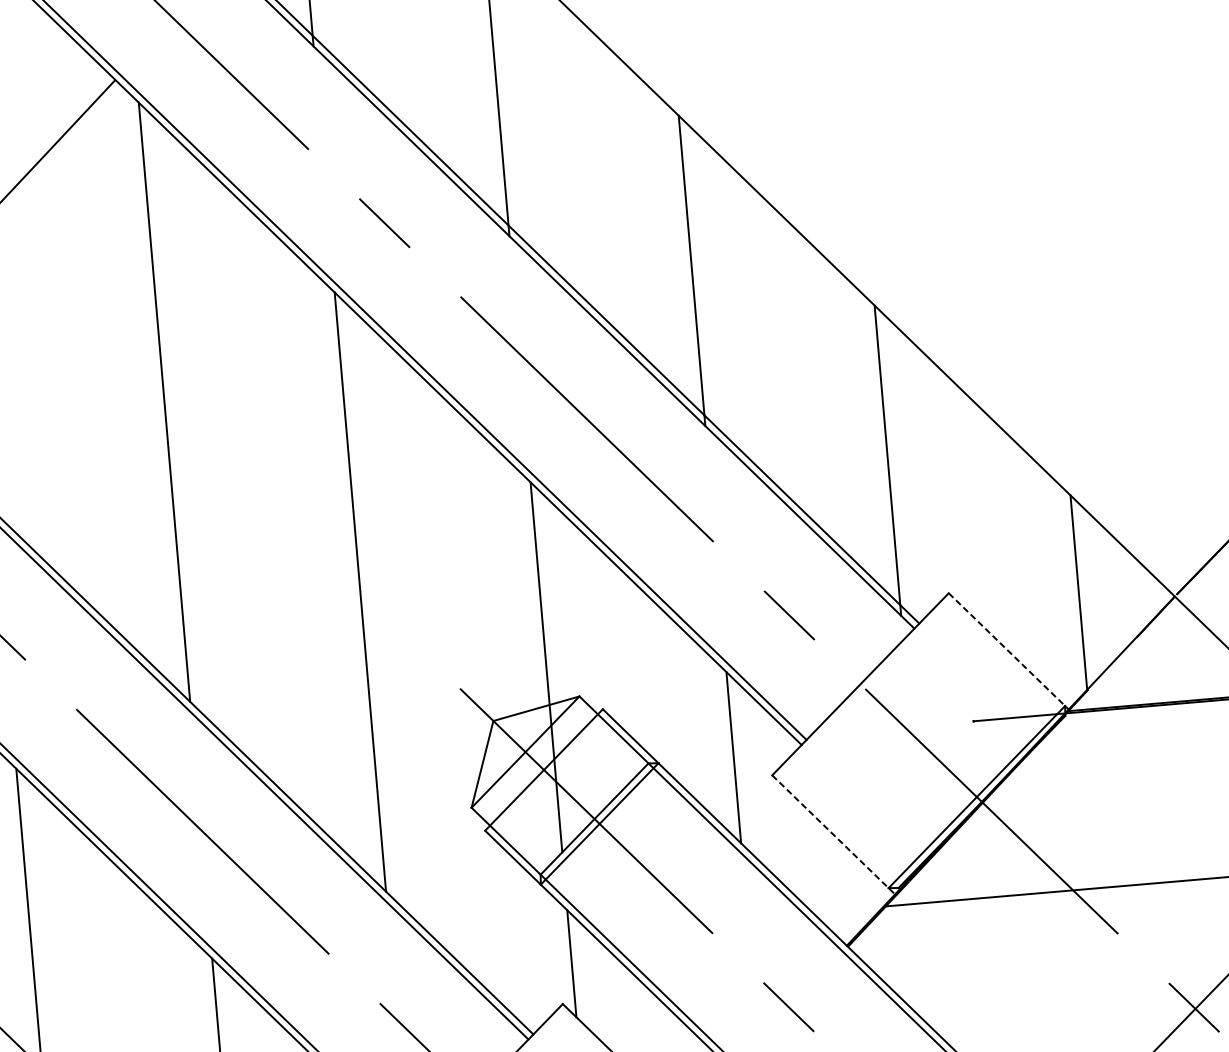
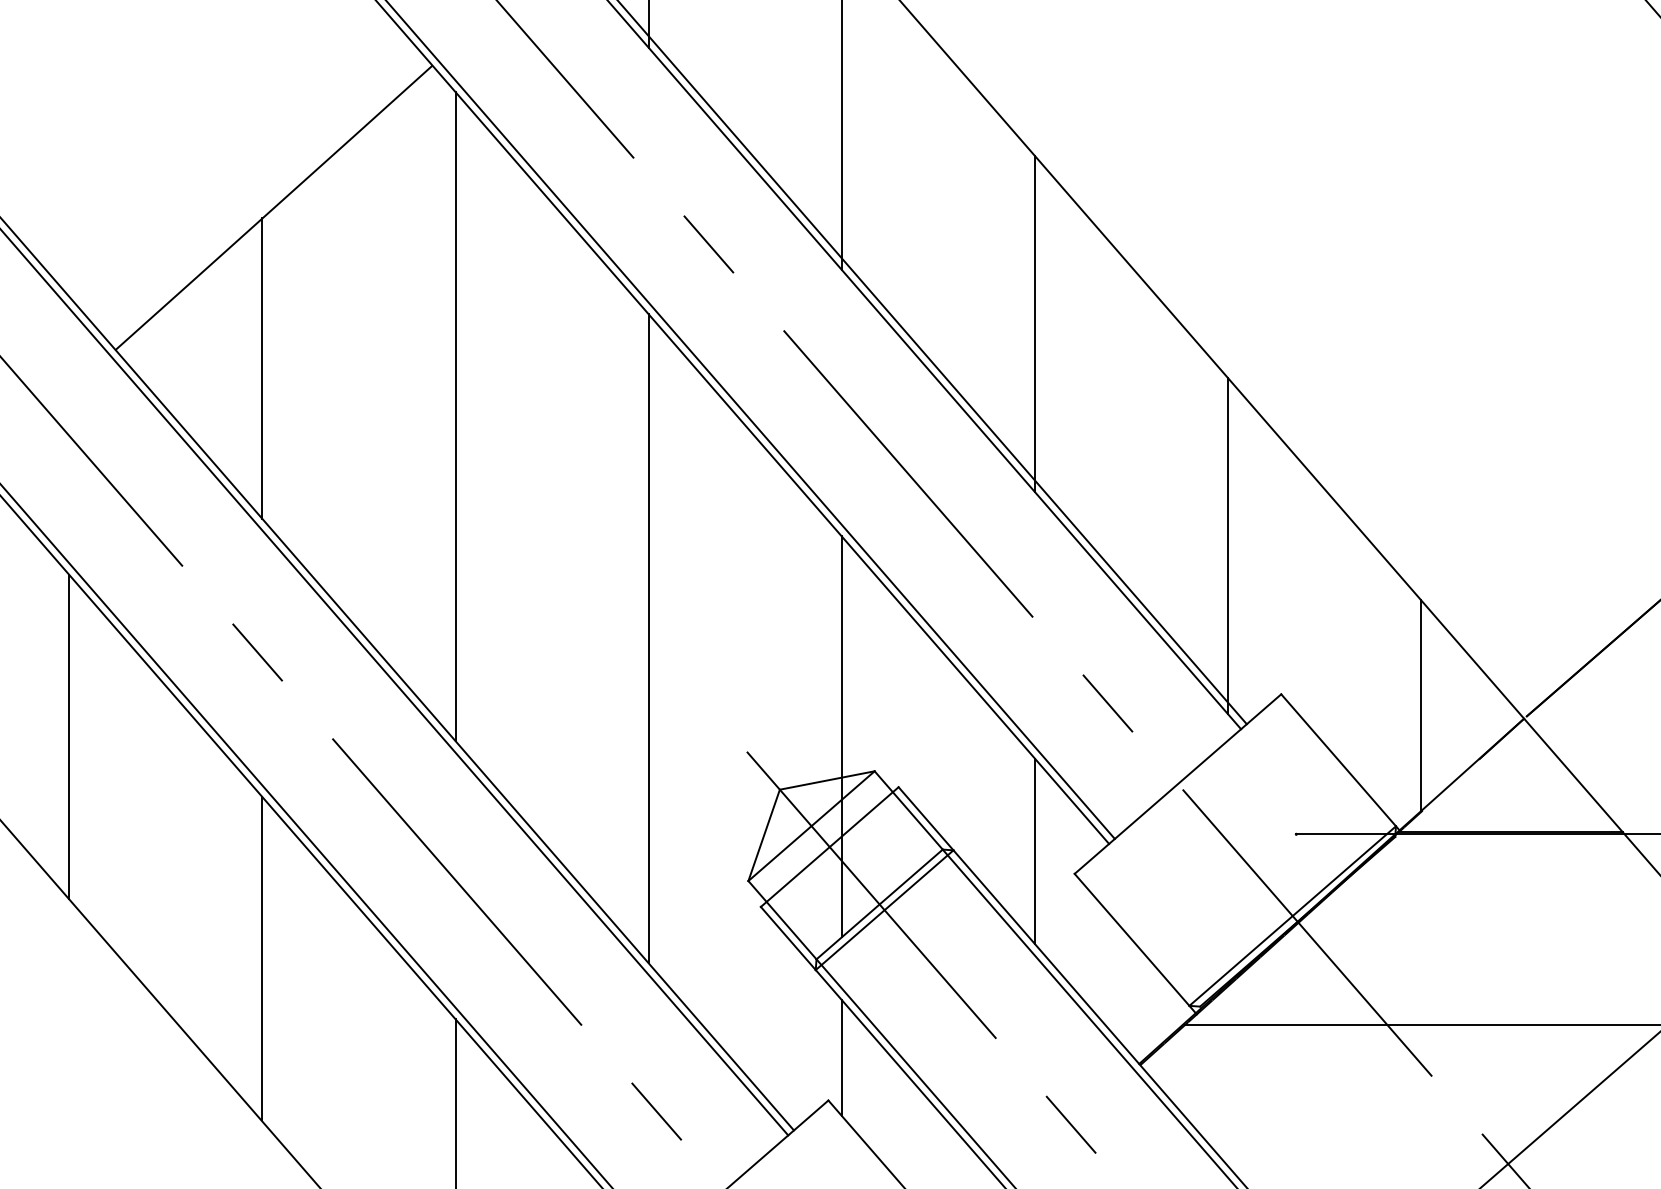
line: (1008, 651) -> (1340, 762), dashed -> solid
line: (834, 835) -> (1136, 944), dashed -> solid

